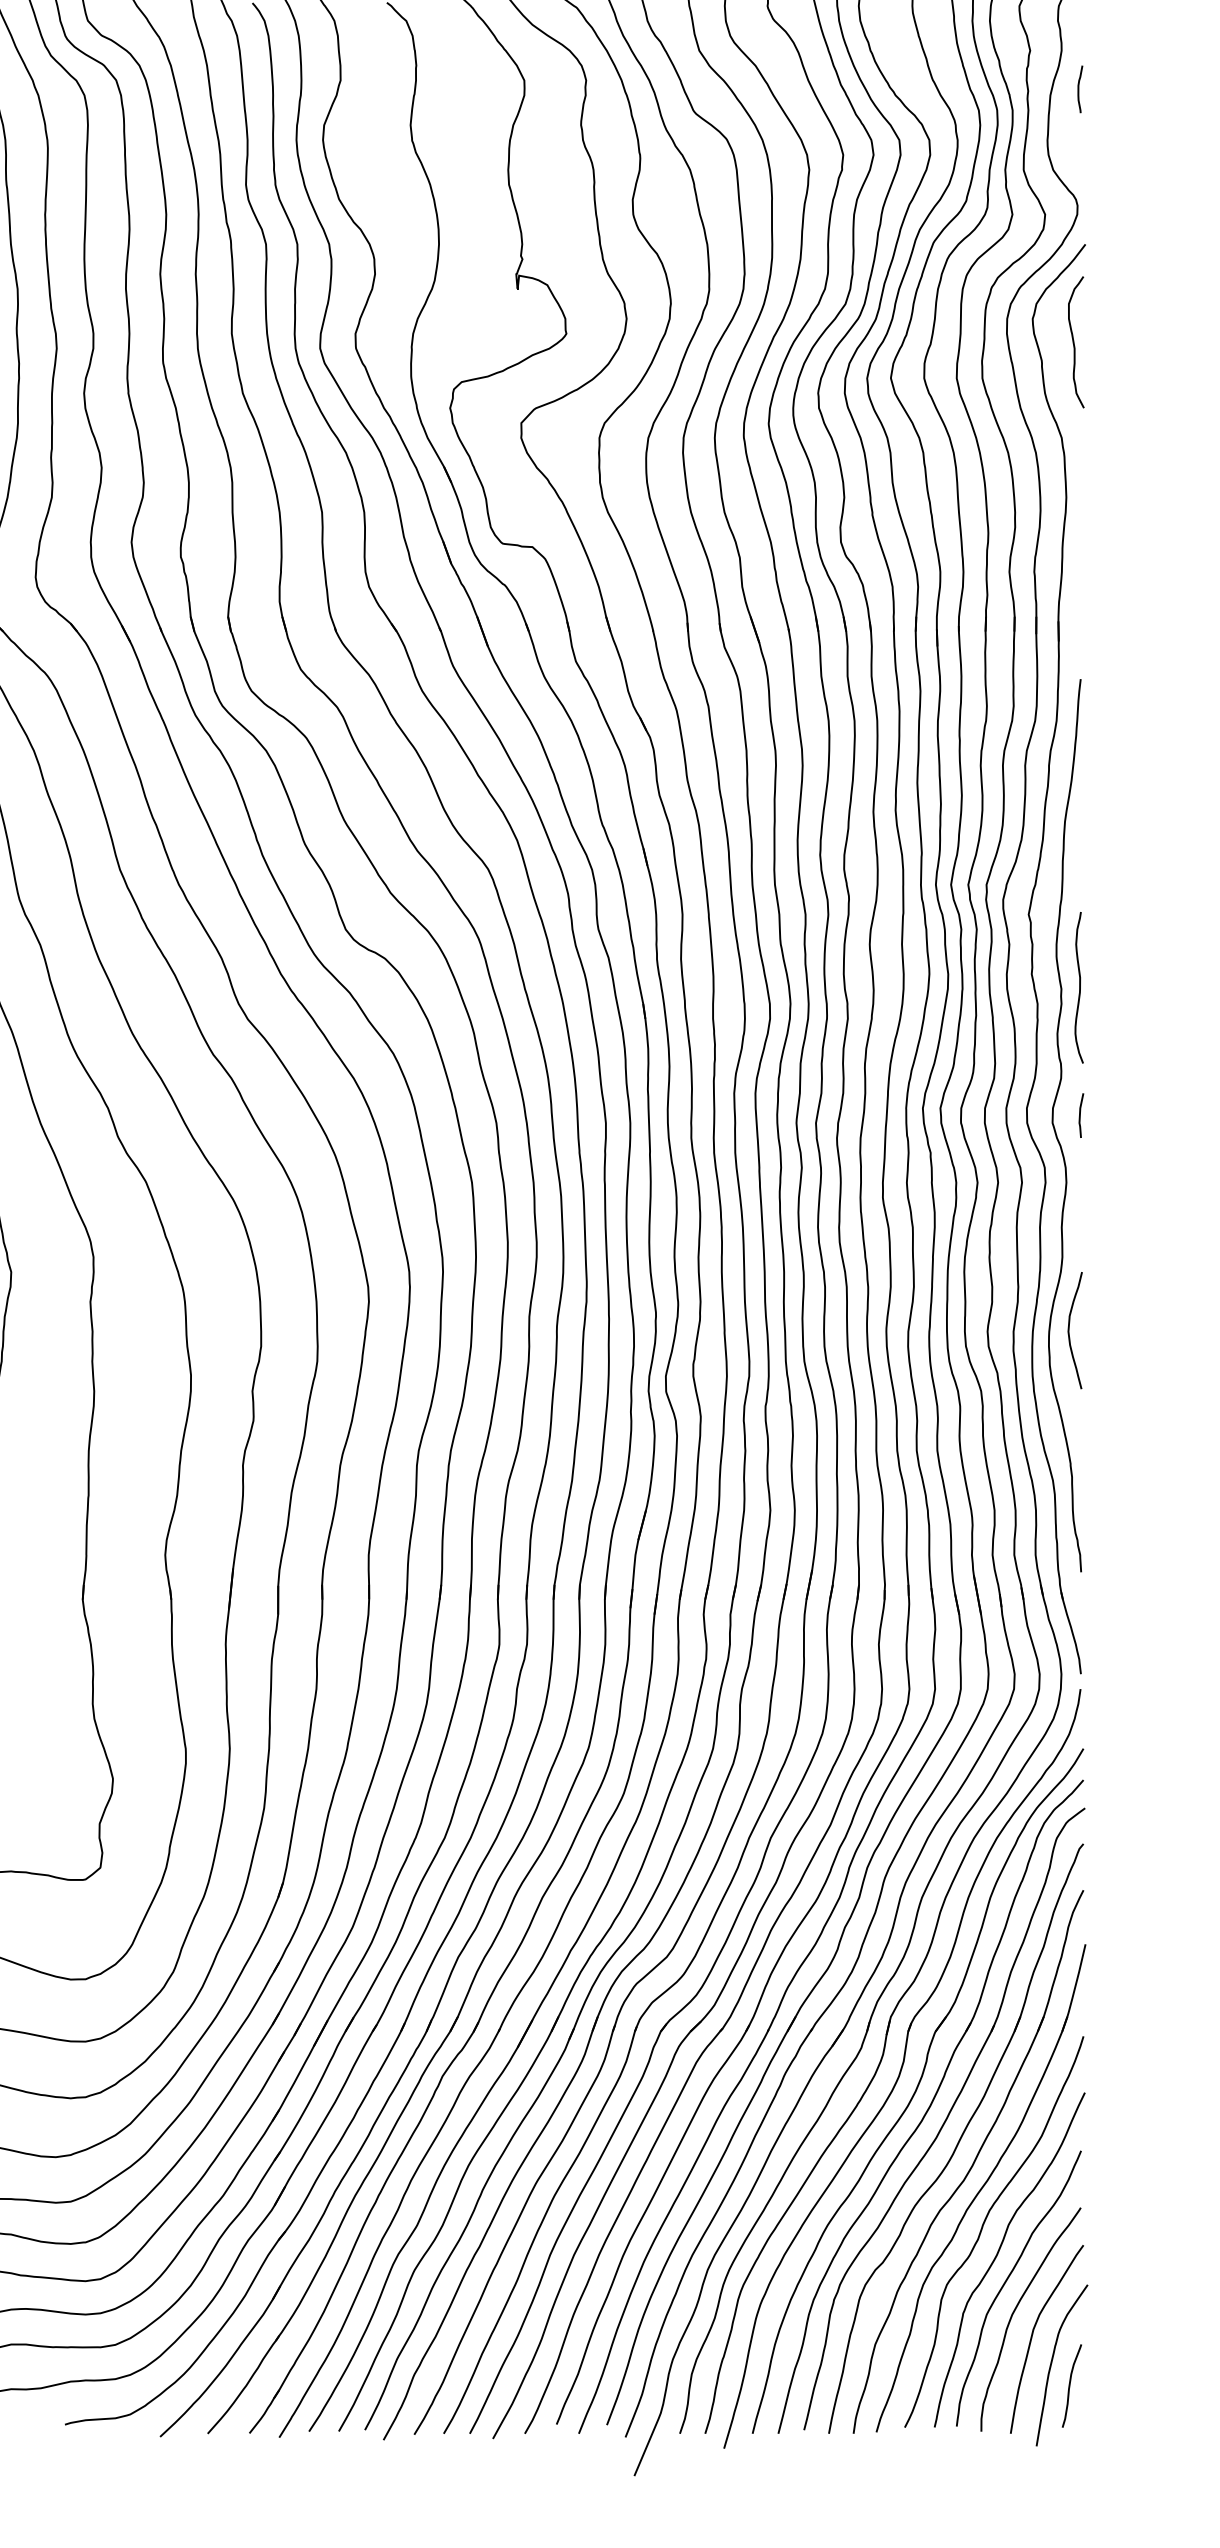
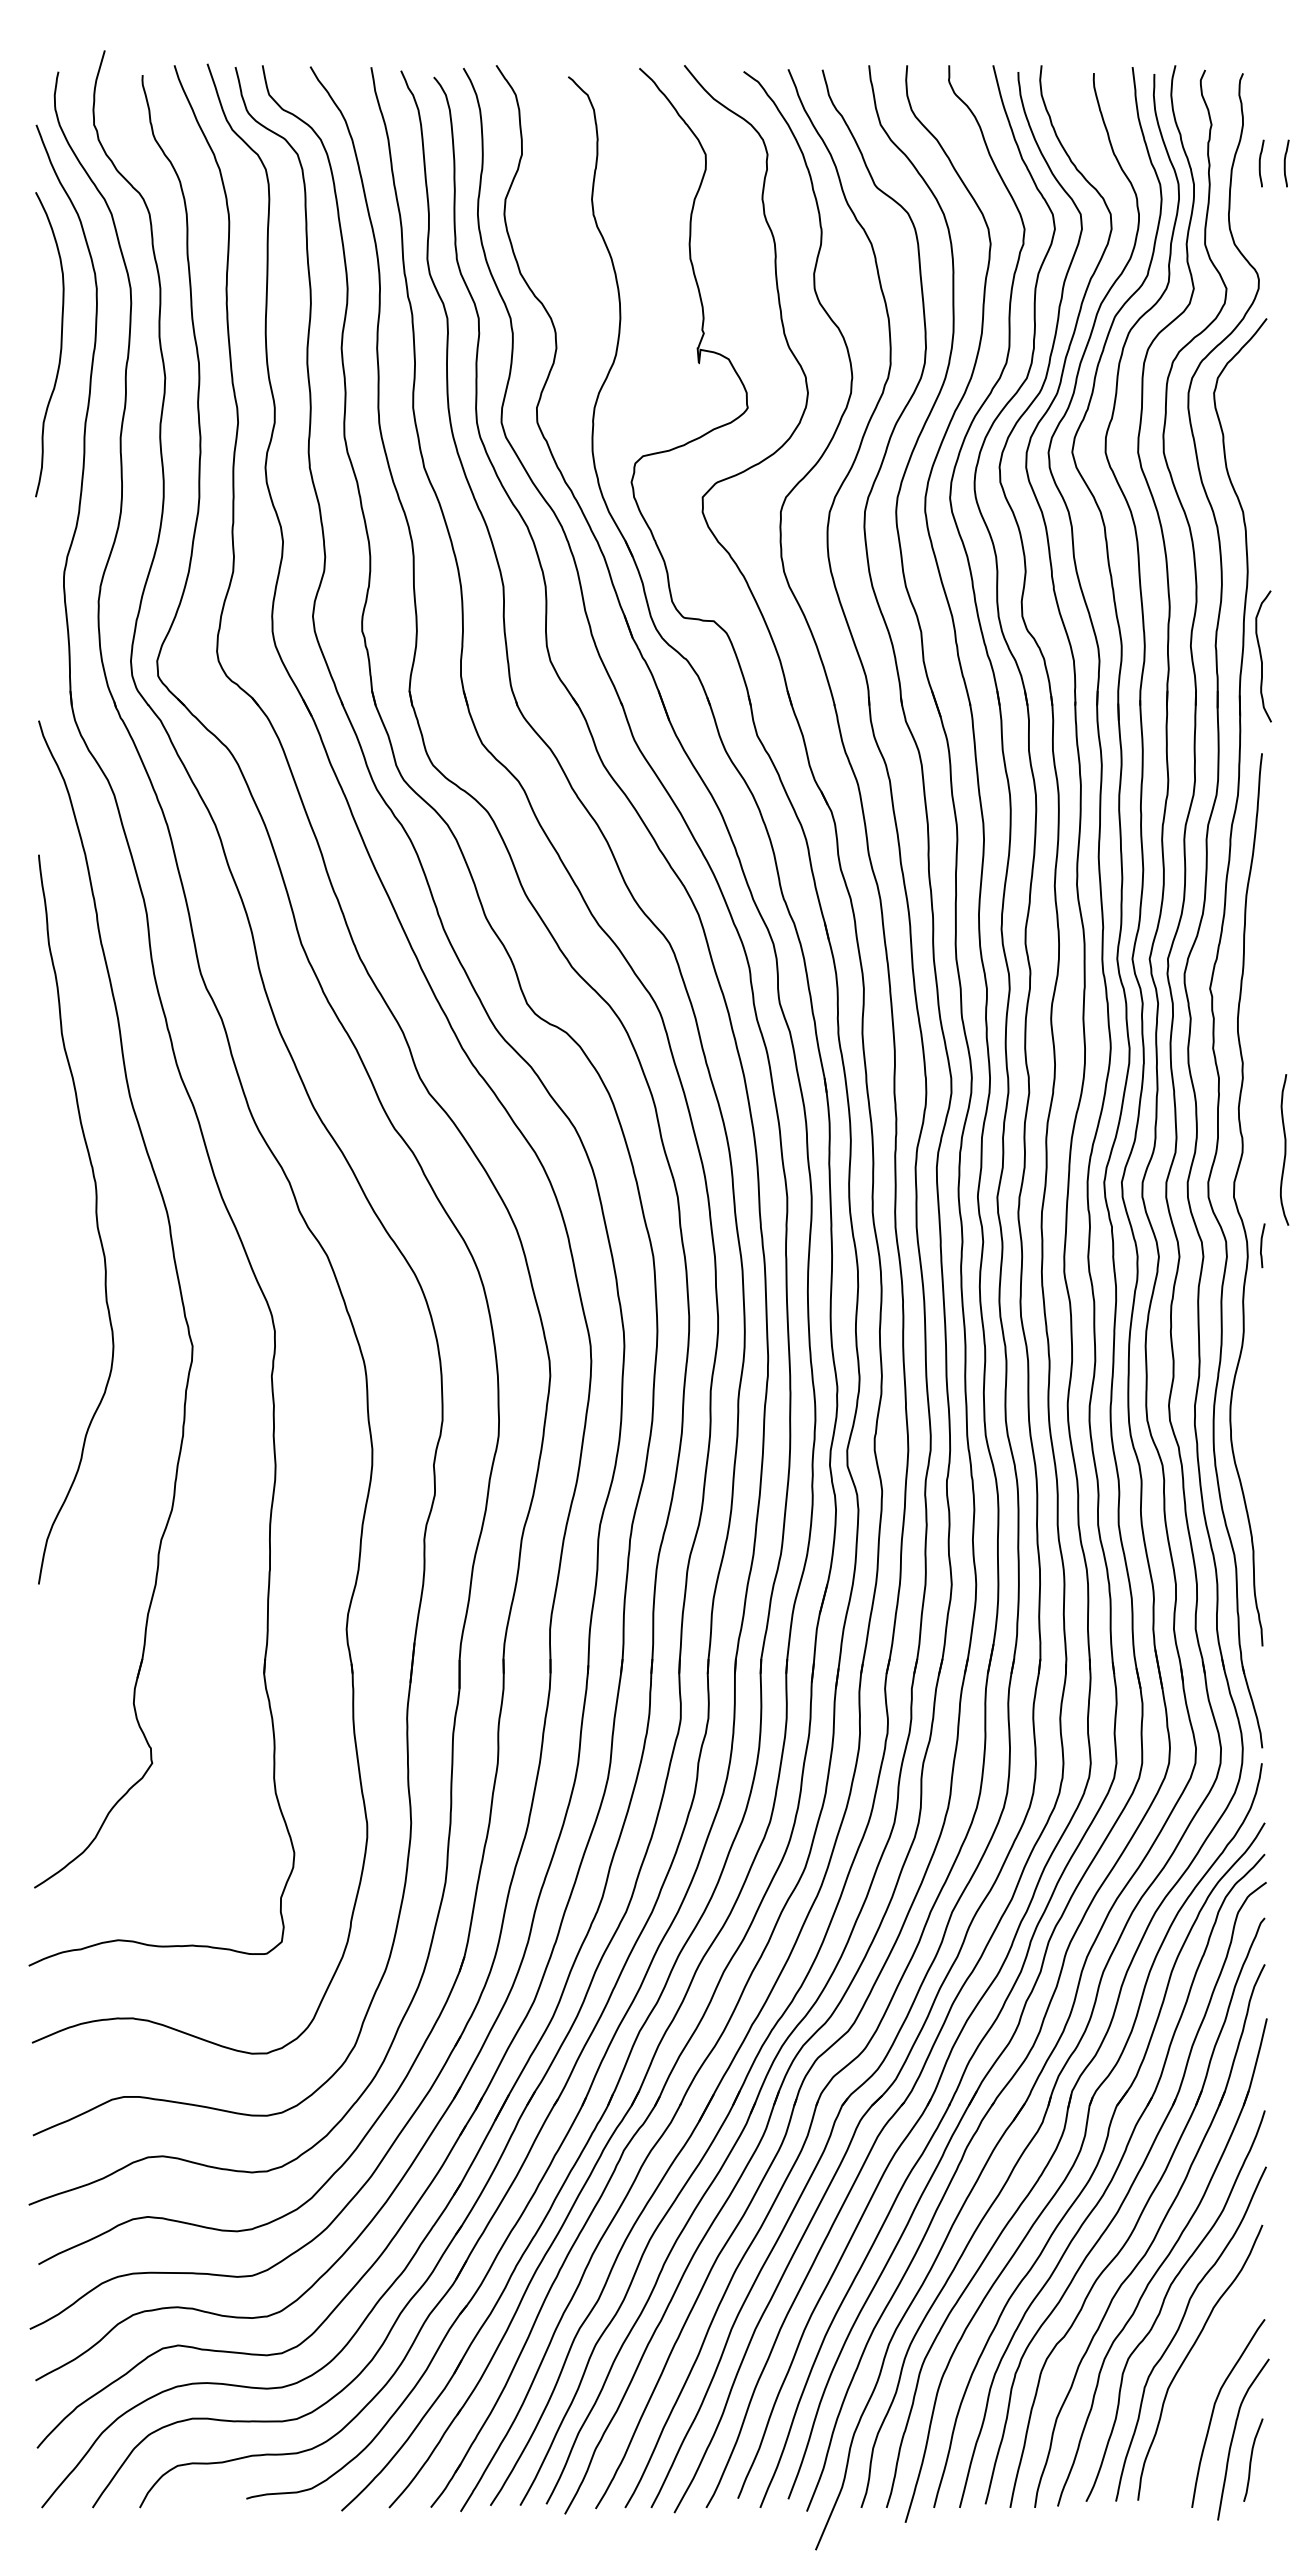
curve: (1104, 89) -> (1285, 163), added
curve: (1074, 342) -> (1261, 656), moved
curve: (1079, 987) -> (1284, 1149), moved
line: (1081, 1115) -> (1262, 1245), moved
curve: (1070, 1327) -> (1251, 1401), removed
curve: (1016, 2310) -> (1197, 2384), removed

